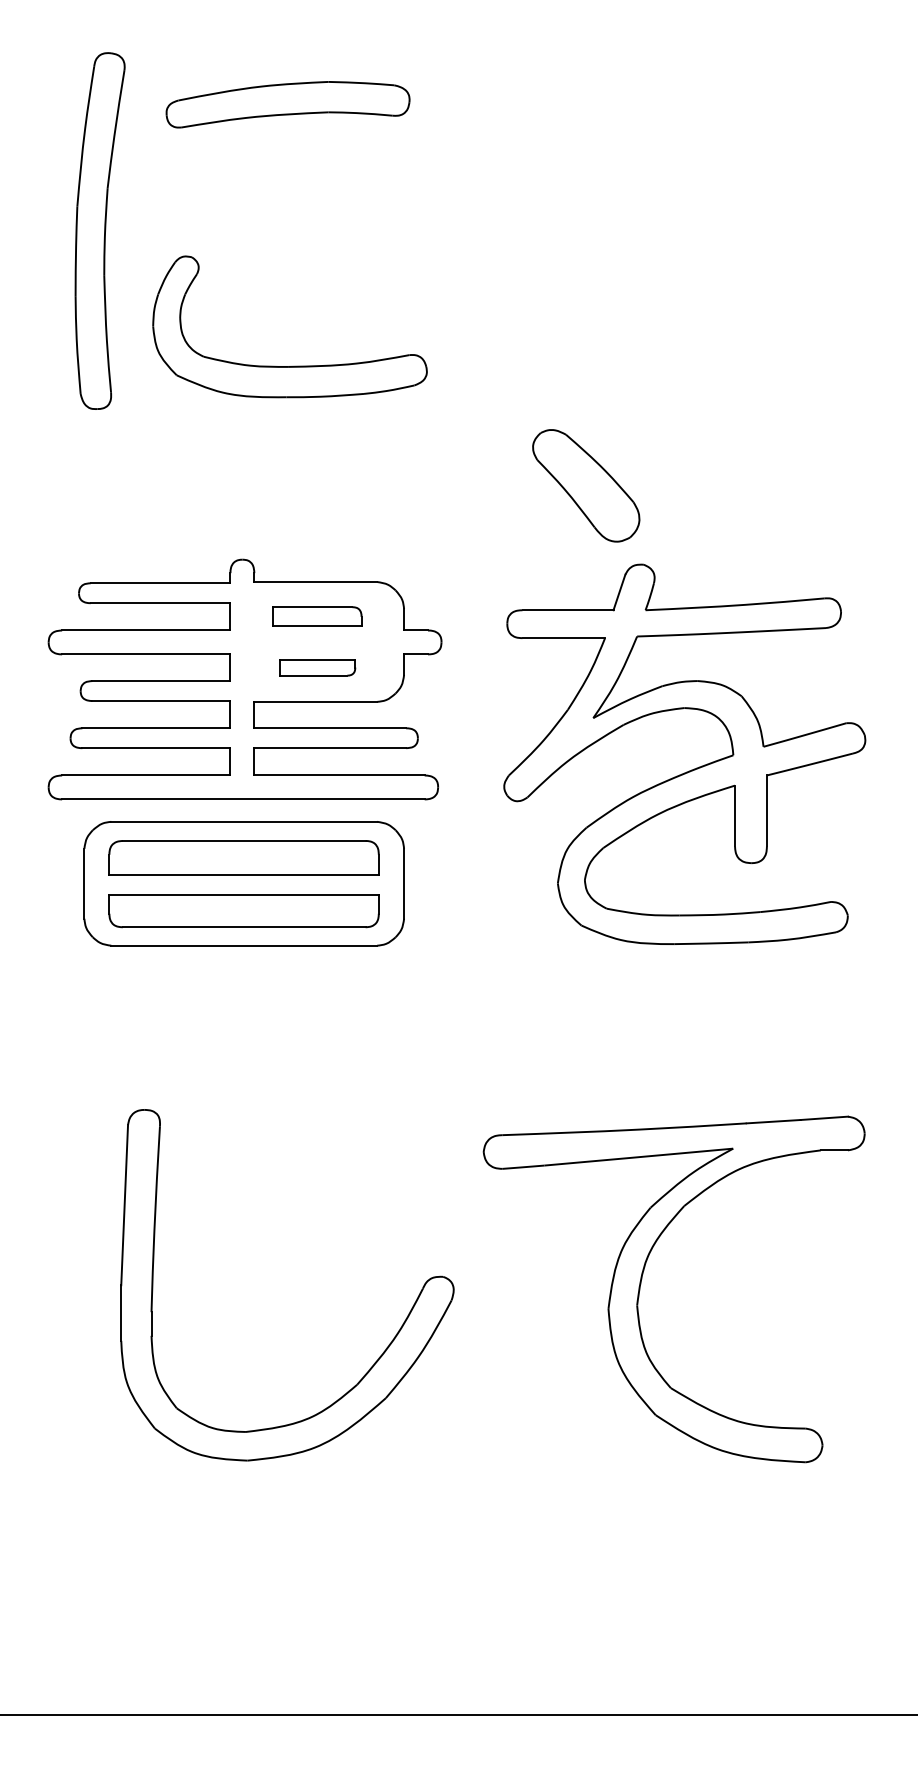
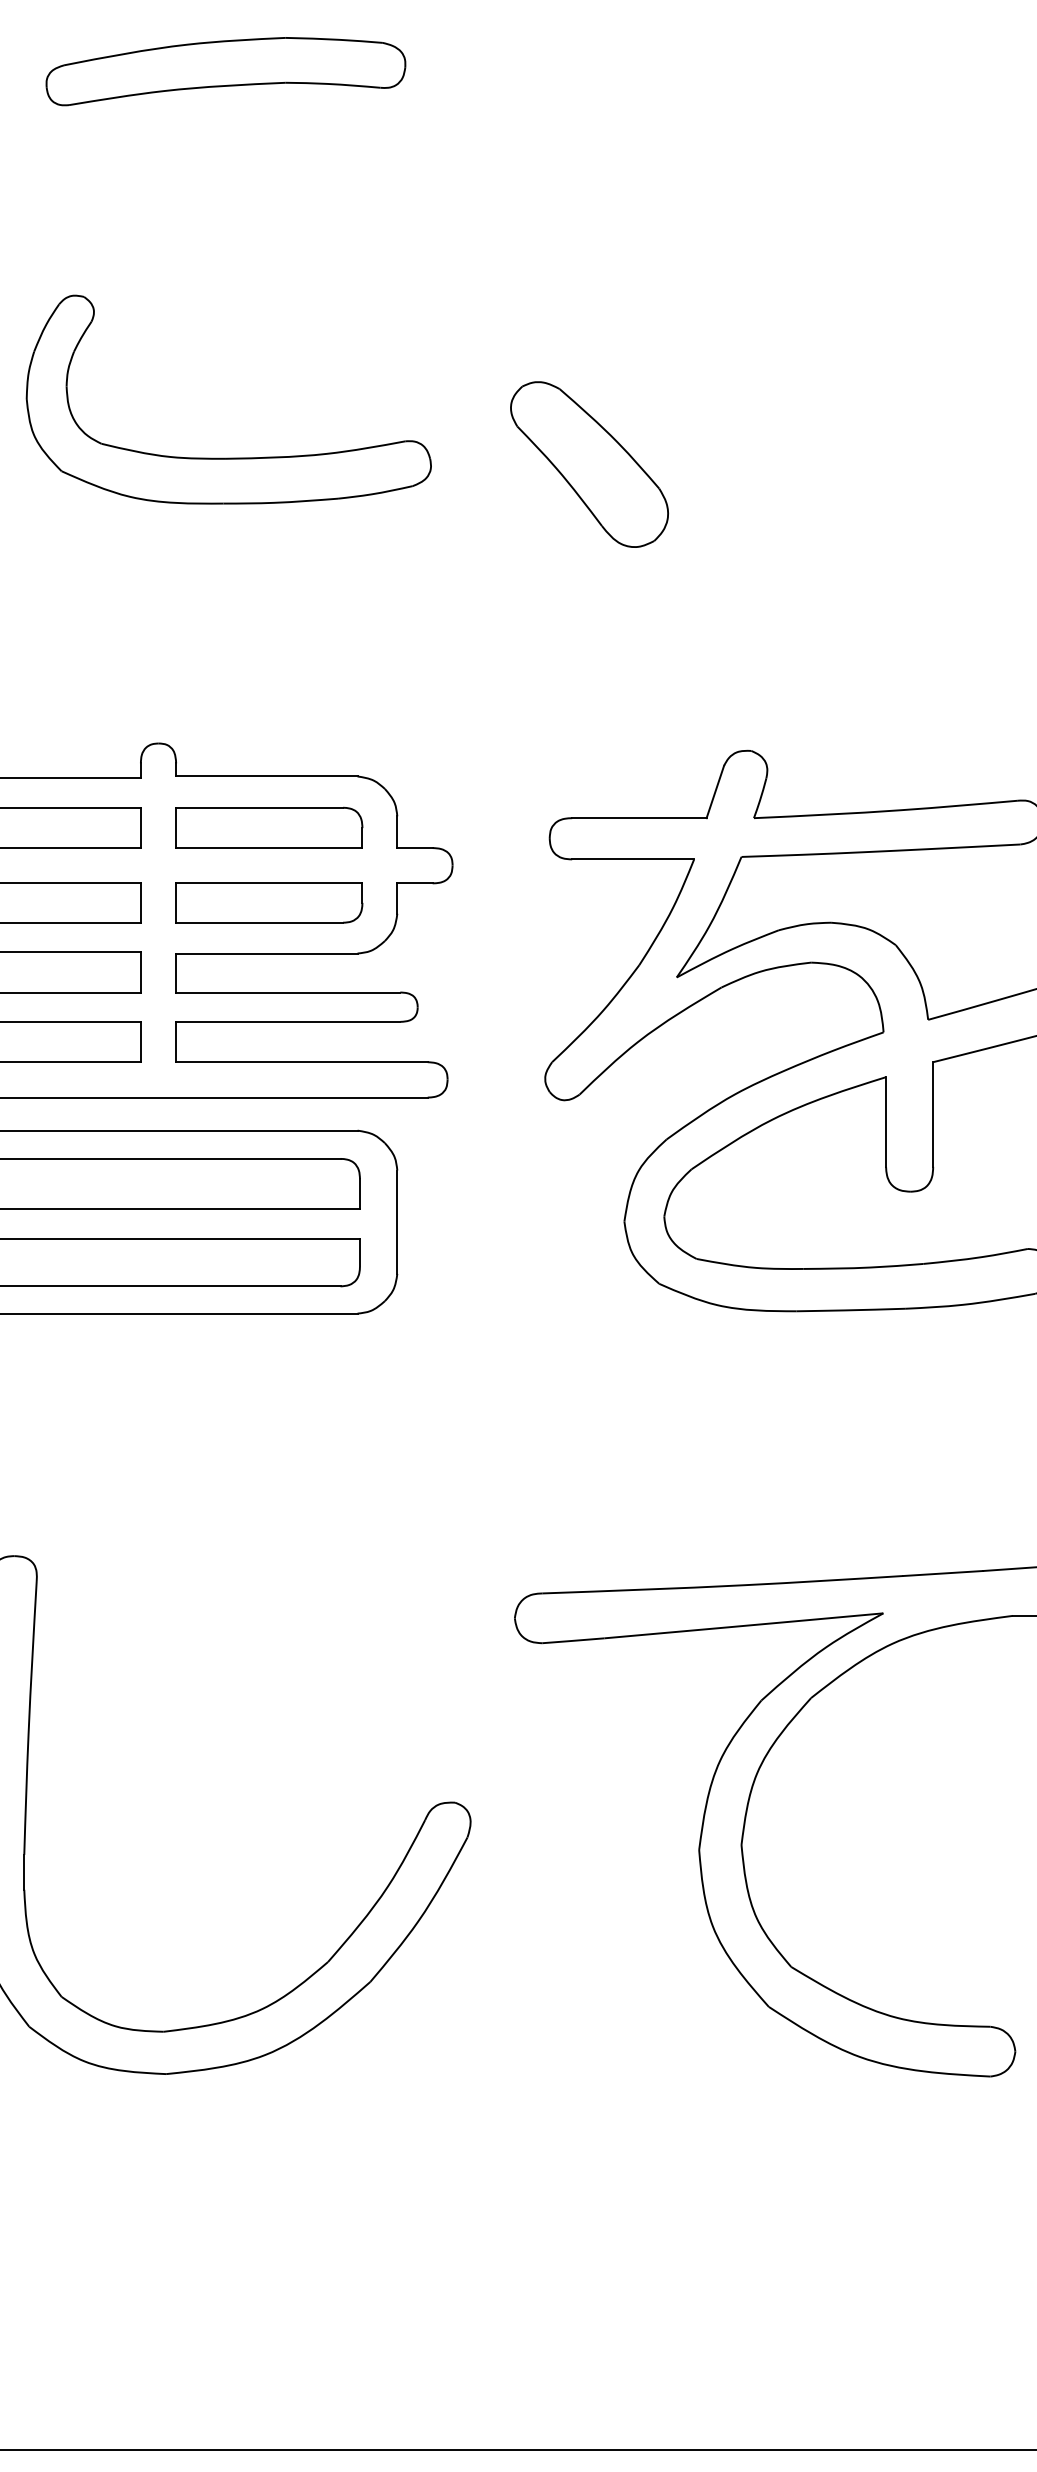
part: (586, 485) -> (589, 464), moved
part: (317, 616) -> (269, 827), size x1.43
part: (317, 667) -> (269, 902), size x1.67

